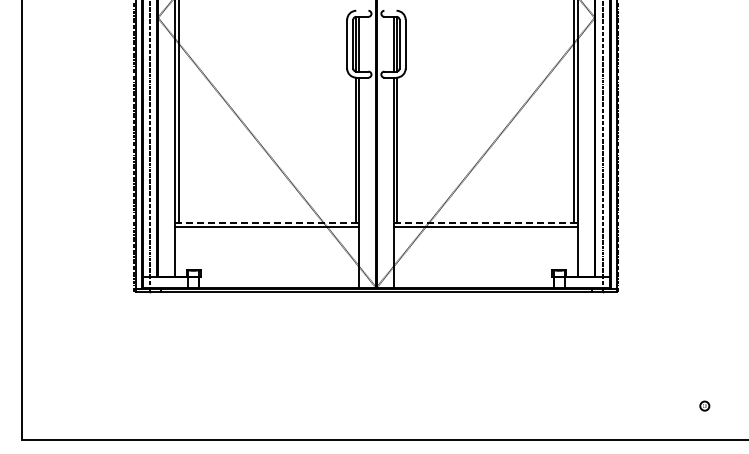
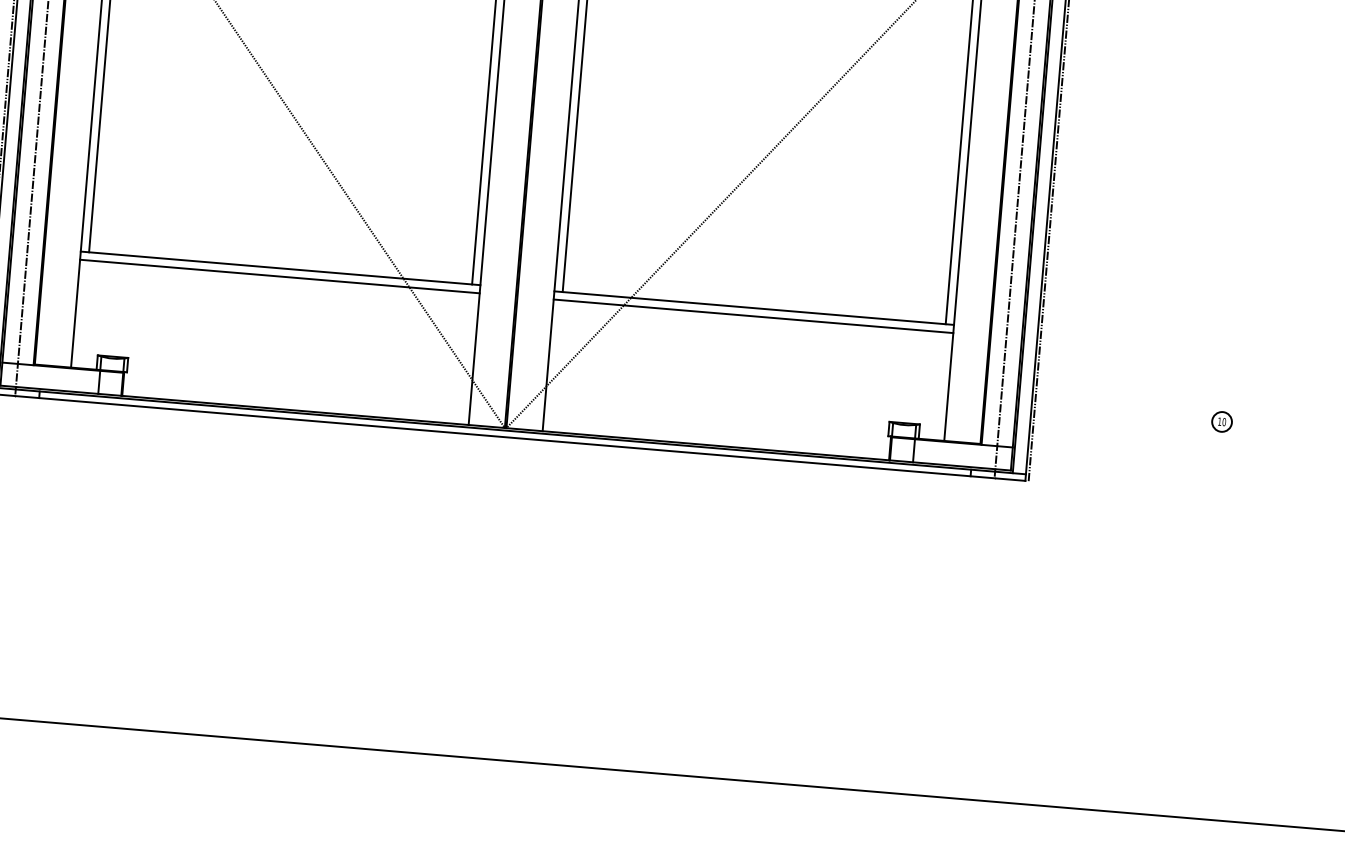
line: (267, 222) -> (281, 267), dashed -> solid
line: (486, 222) -> (755, 307), dashed -> solid
part: (704, 405) -> (1221, 420), moved

